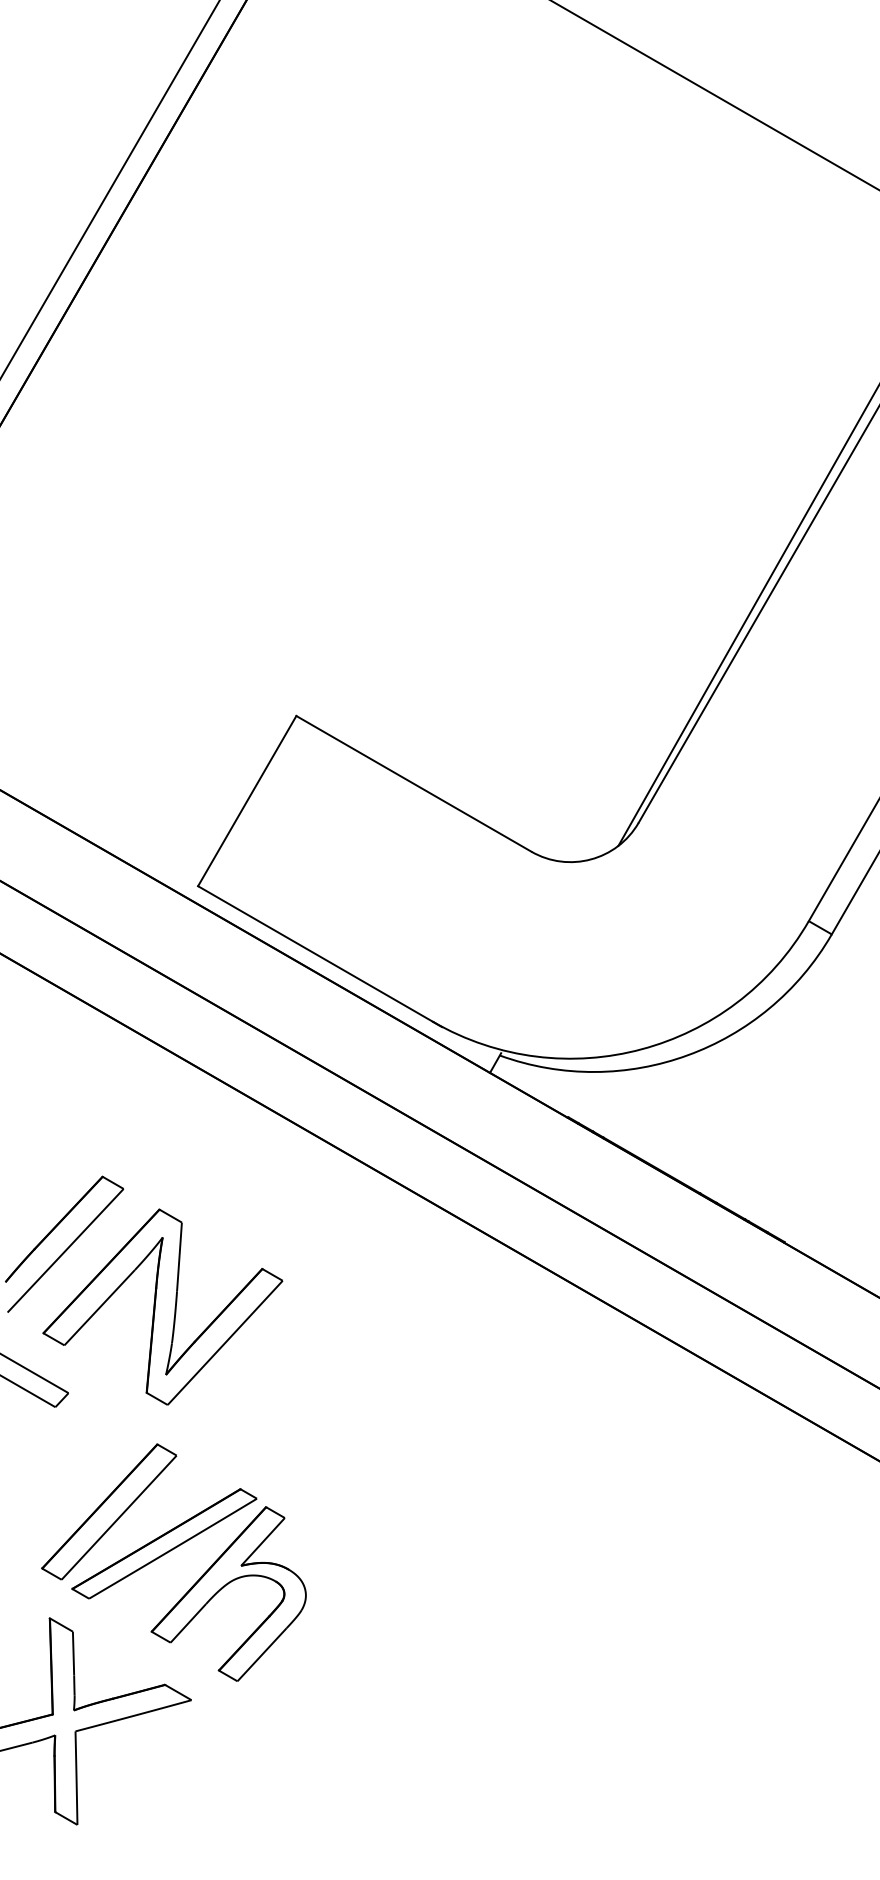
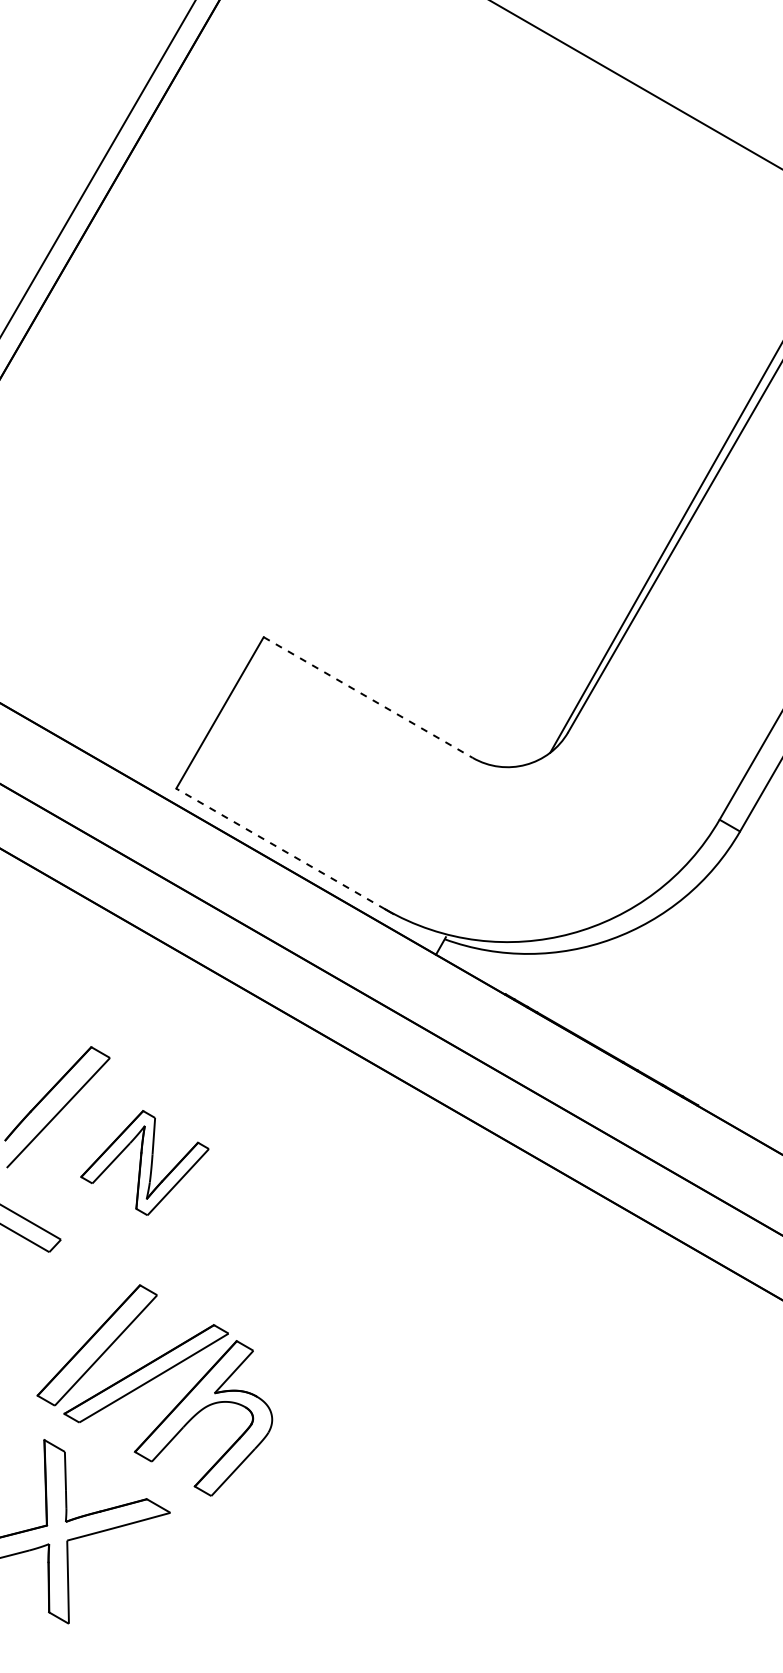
line: (413, 783) -> (367, 697), solid -> dashed
line: (315, 954) -> (280, 849), solid -> dashed
part: (162, 1306) -> (144, 1162), size x0.6

